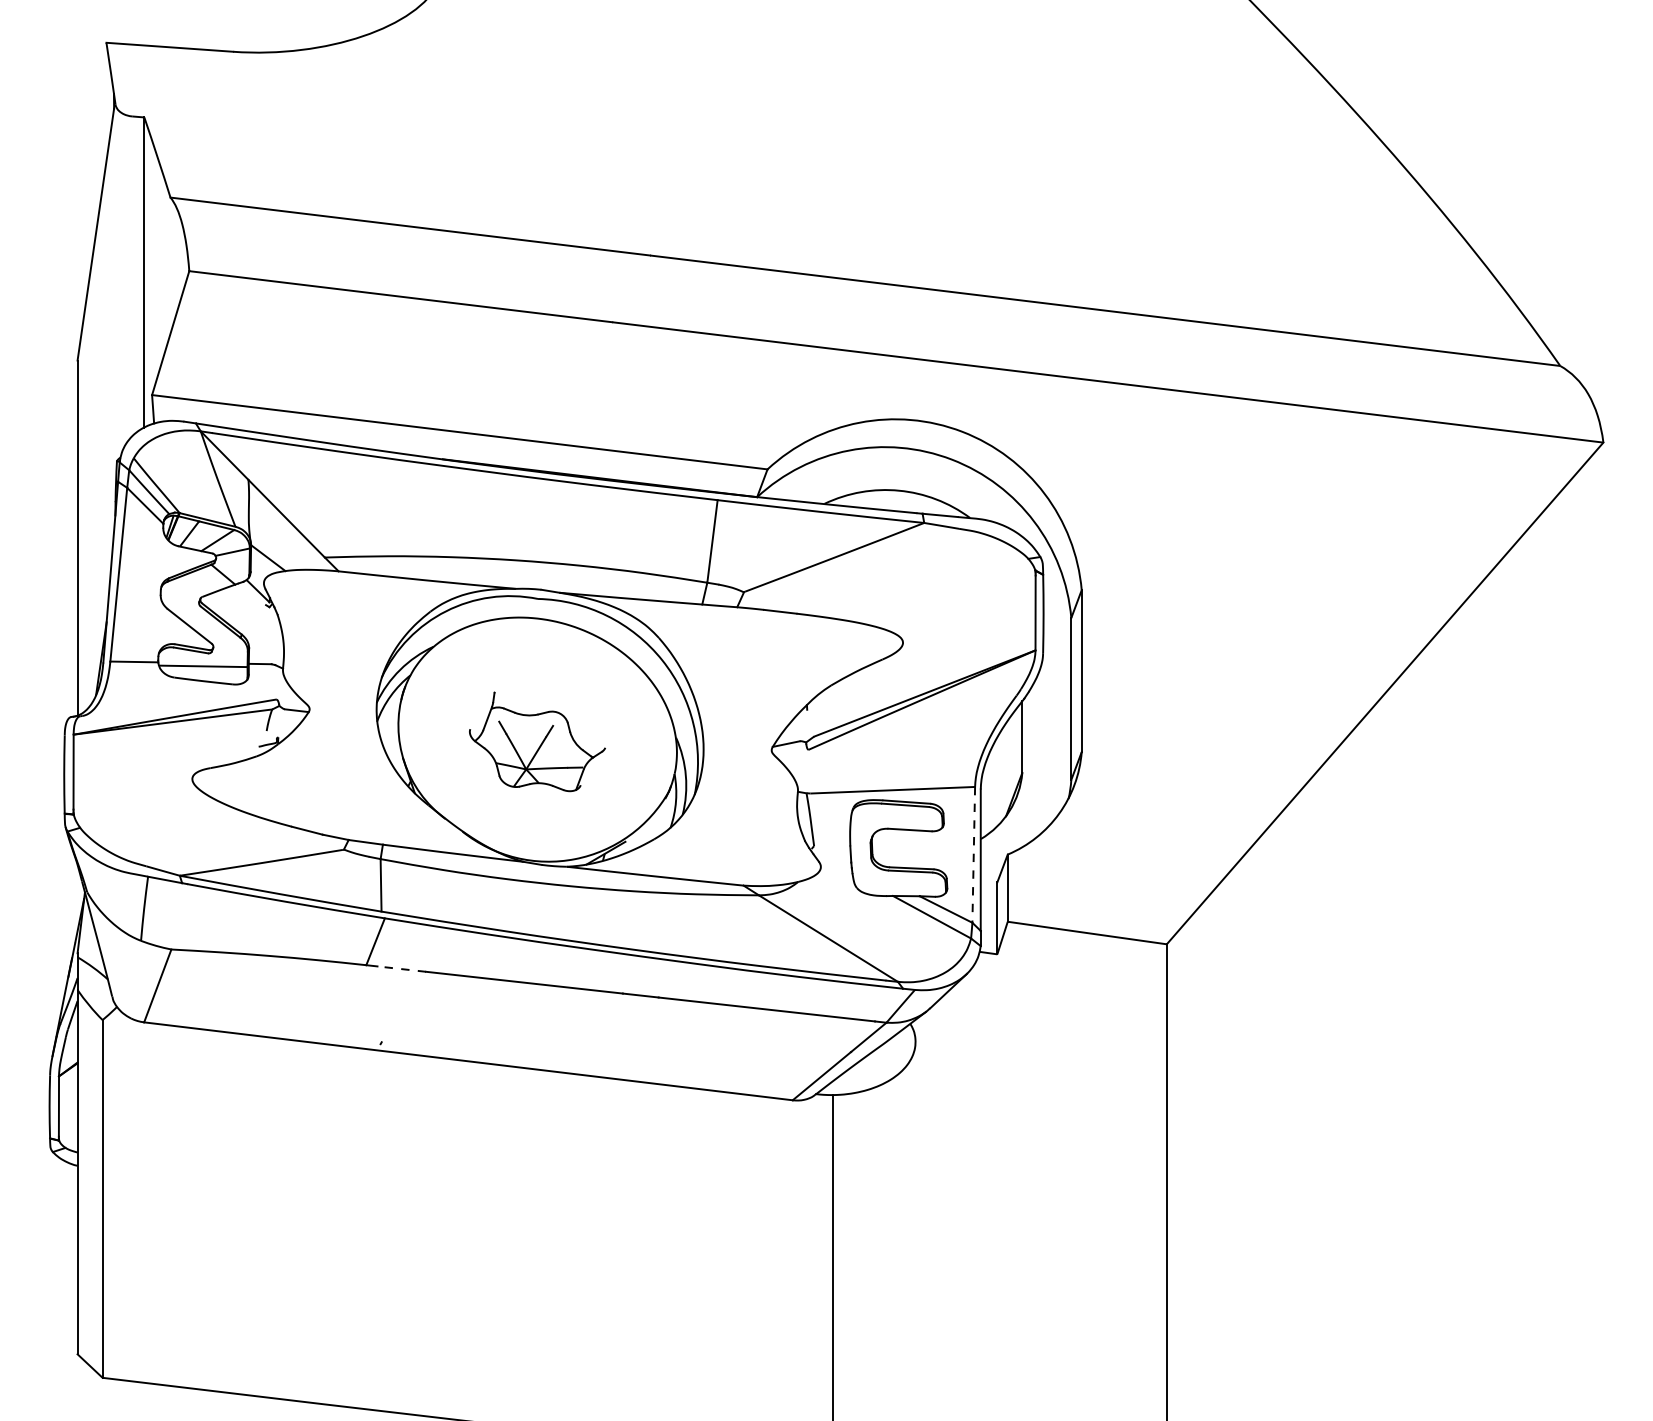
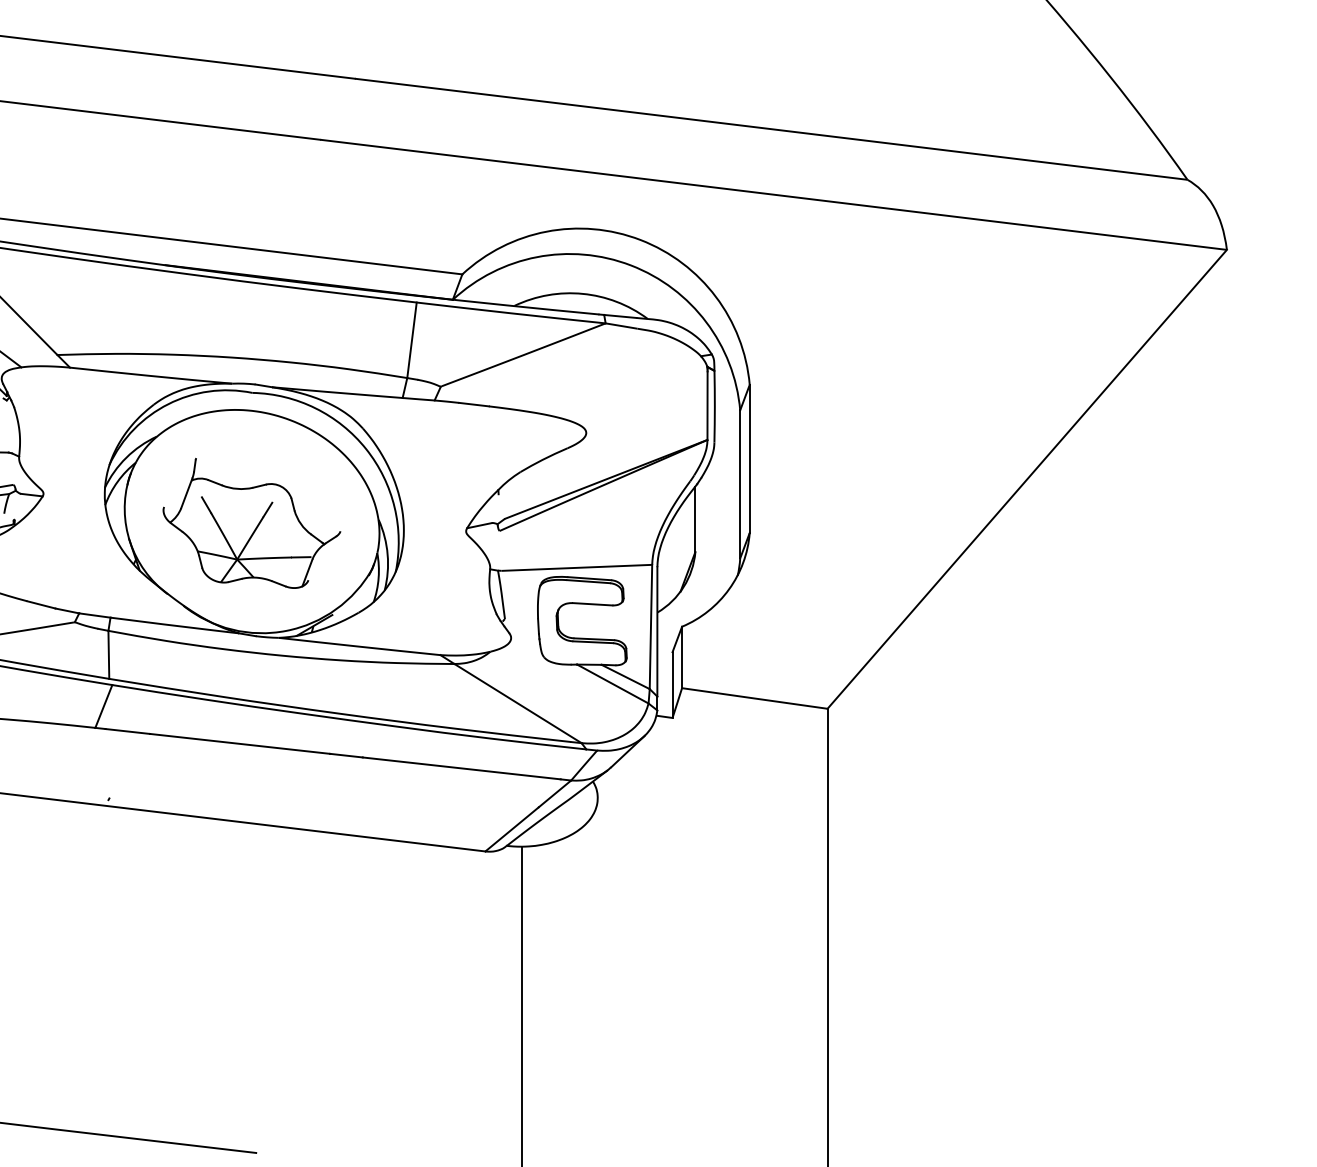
part: (537, 741) -> (251, 523), size x1.43
line: (973, 854) -> (650, 626), dashed -> solid
line: (401, 969) -> (127, 731), dashed -> solid

